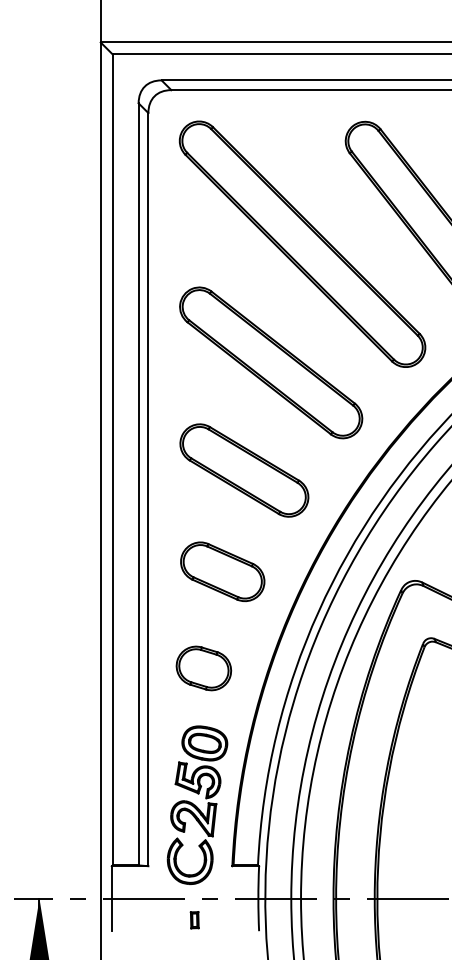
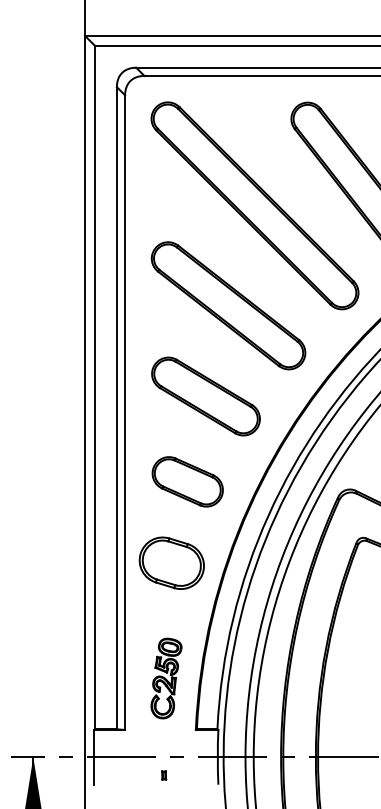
part: (203, 668) -> (171, 563), size x1.4
part: (197, 805) -> (166, 678), size x0.6
part: (193, 920) -> (163, 775), size x0.6

